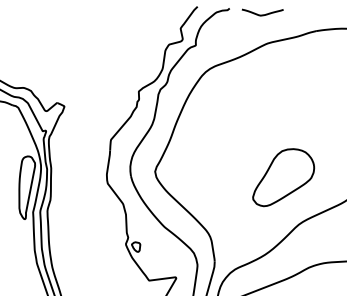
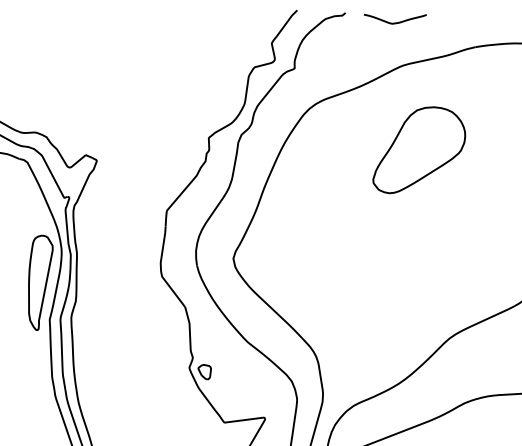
part: (283, 177) -> (419, 149), moved

